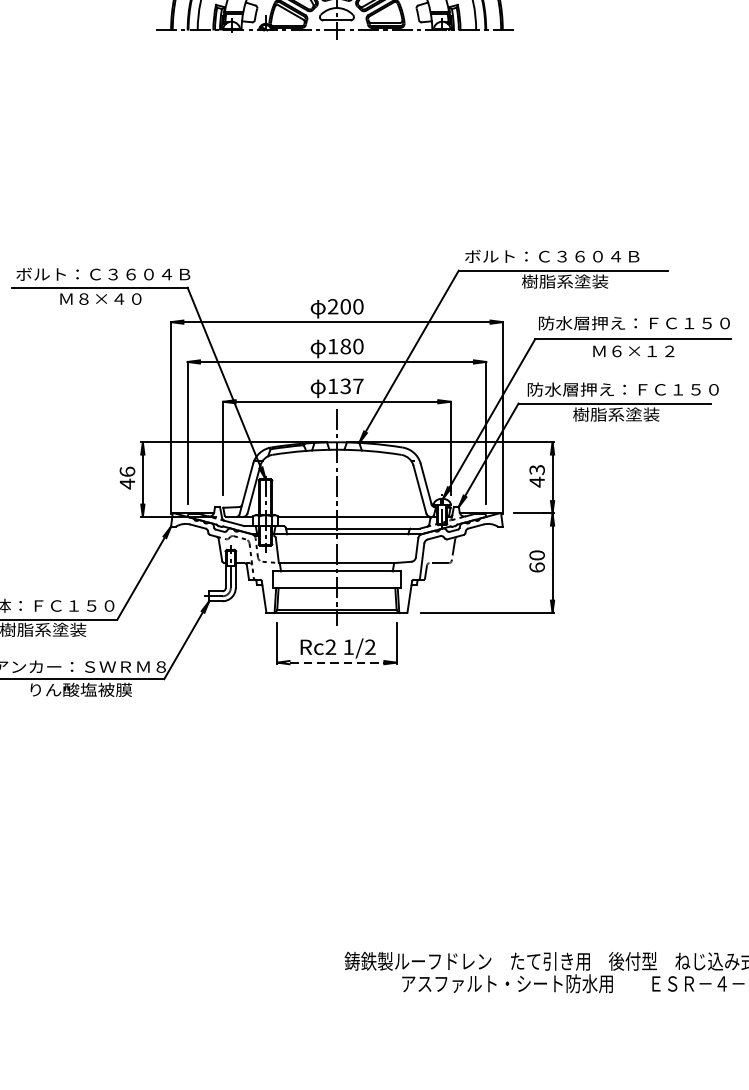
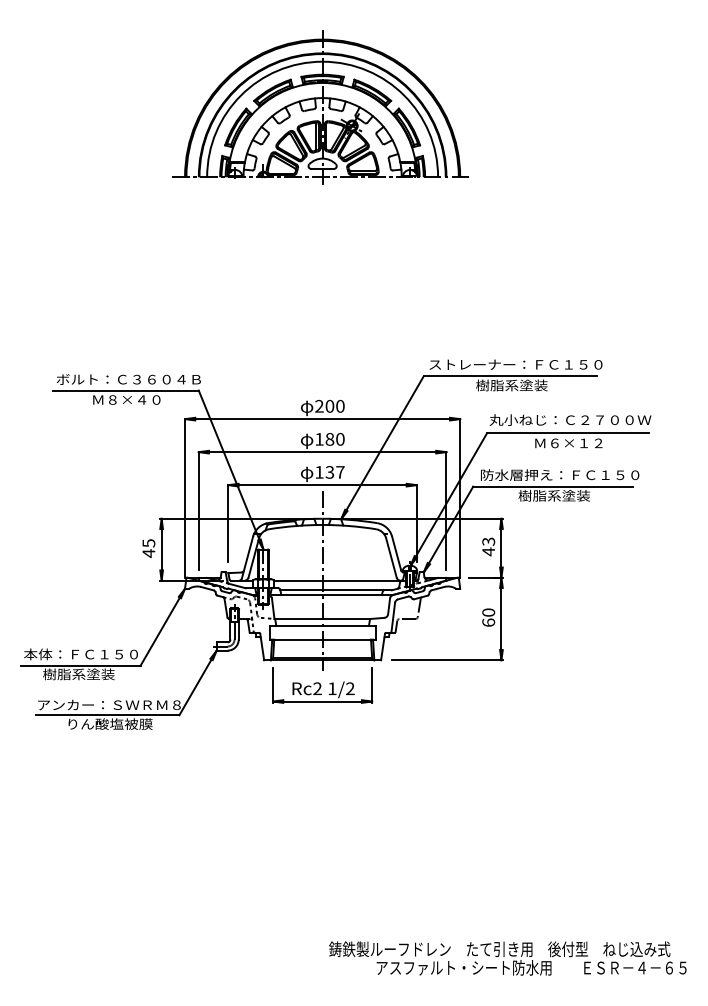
text: (569, 256) -> (515, 364), ボルト：Ｃ３６０４Ｂ -> ストレーナー：ＦＣ１５０
text: (635, 322) -> (570, 419), 防水層押え：ＦＣ１５０ -> 丸小ねじ：Ｃ２７００Ｗ
text: (127, 472) -> (148, 543), 46 -> 45
line: (336, 662) -> (322, 701), dashed -> solid

